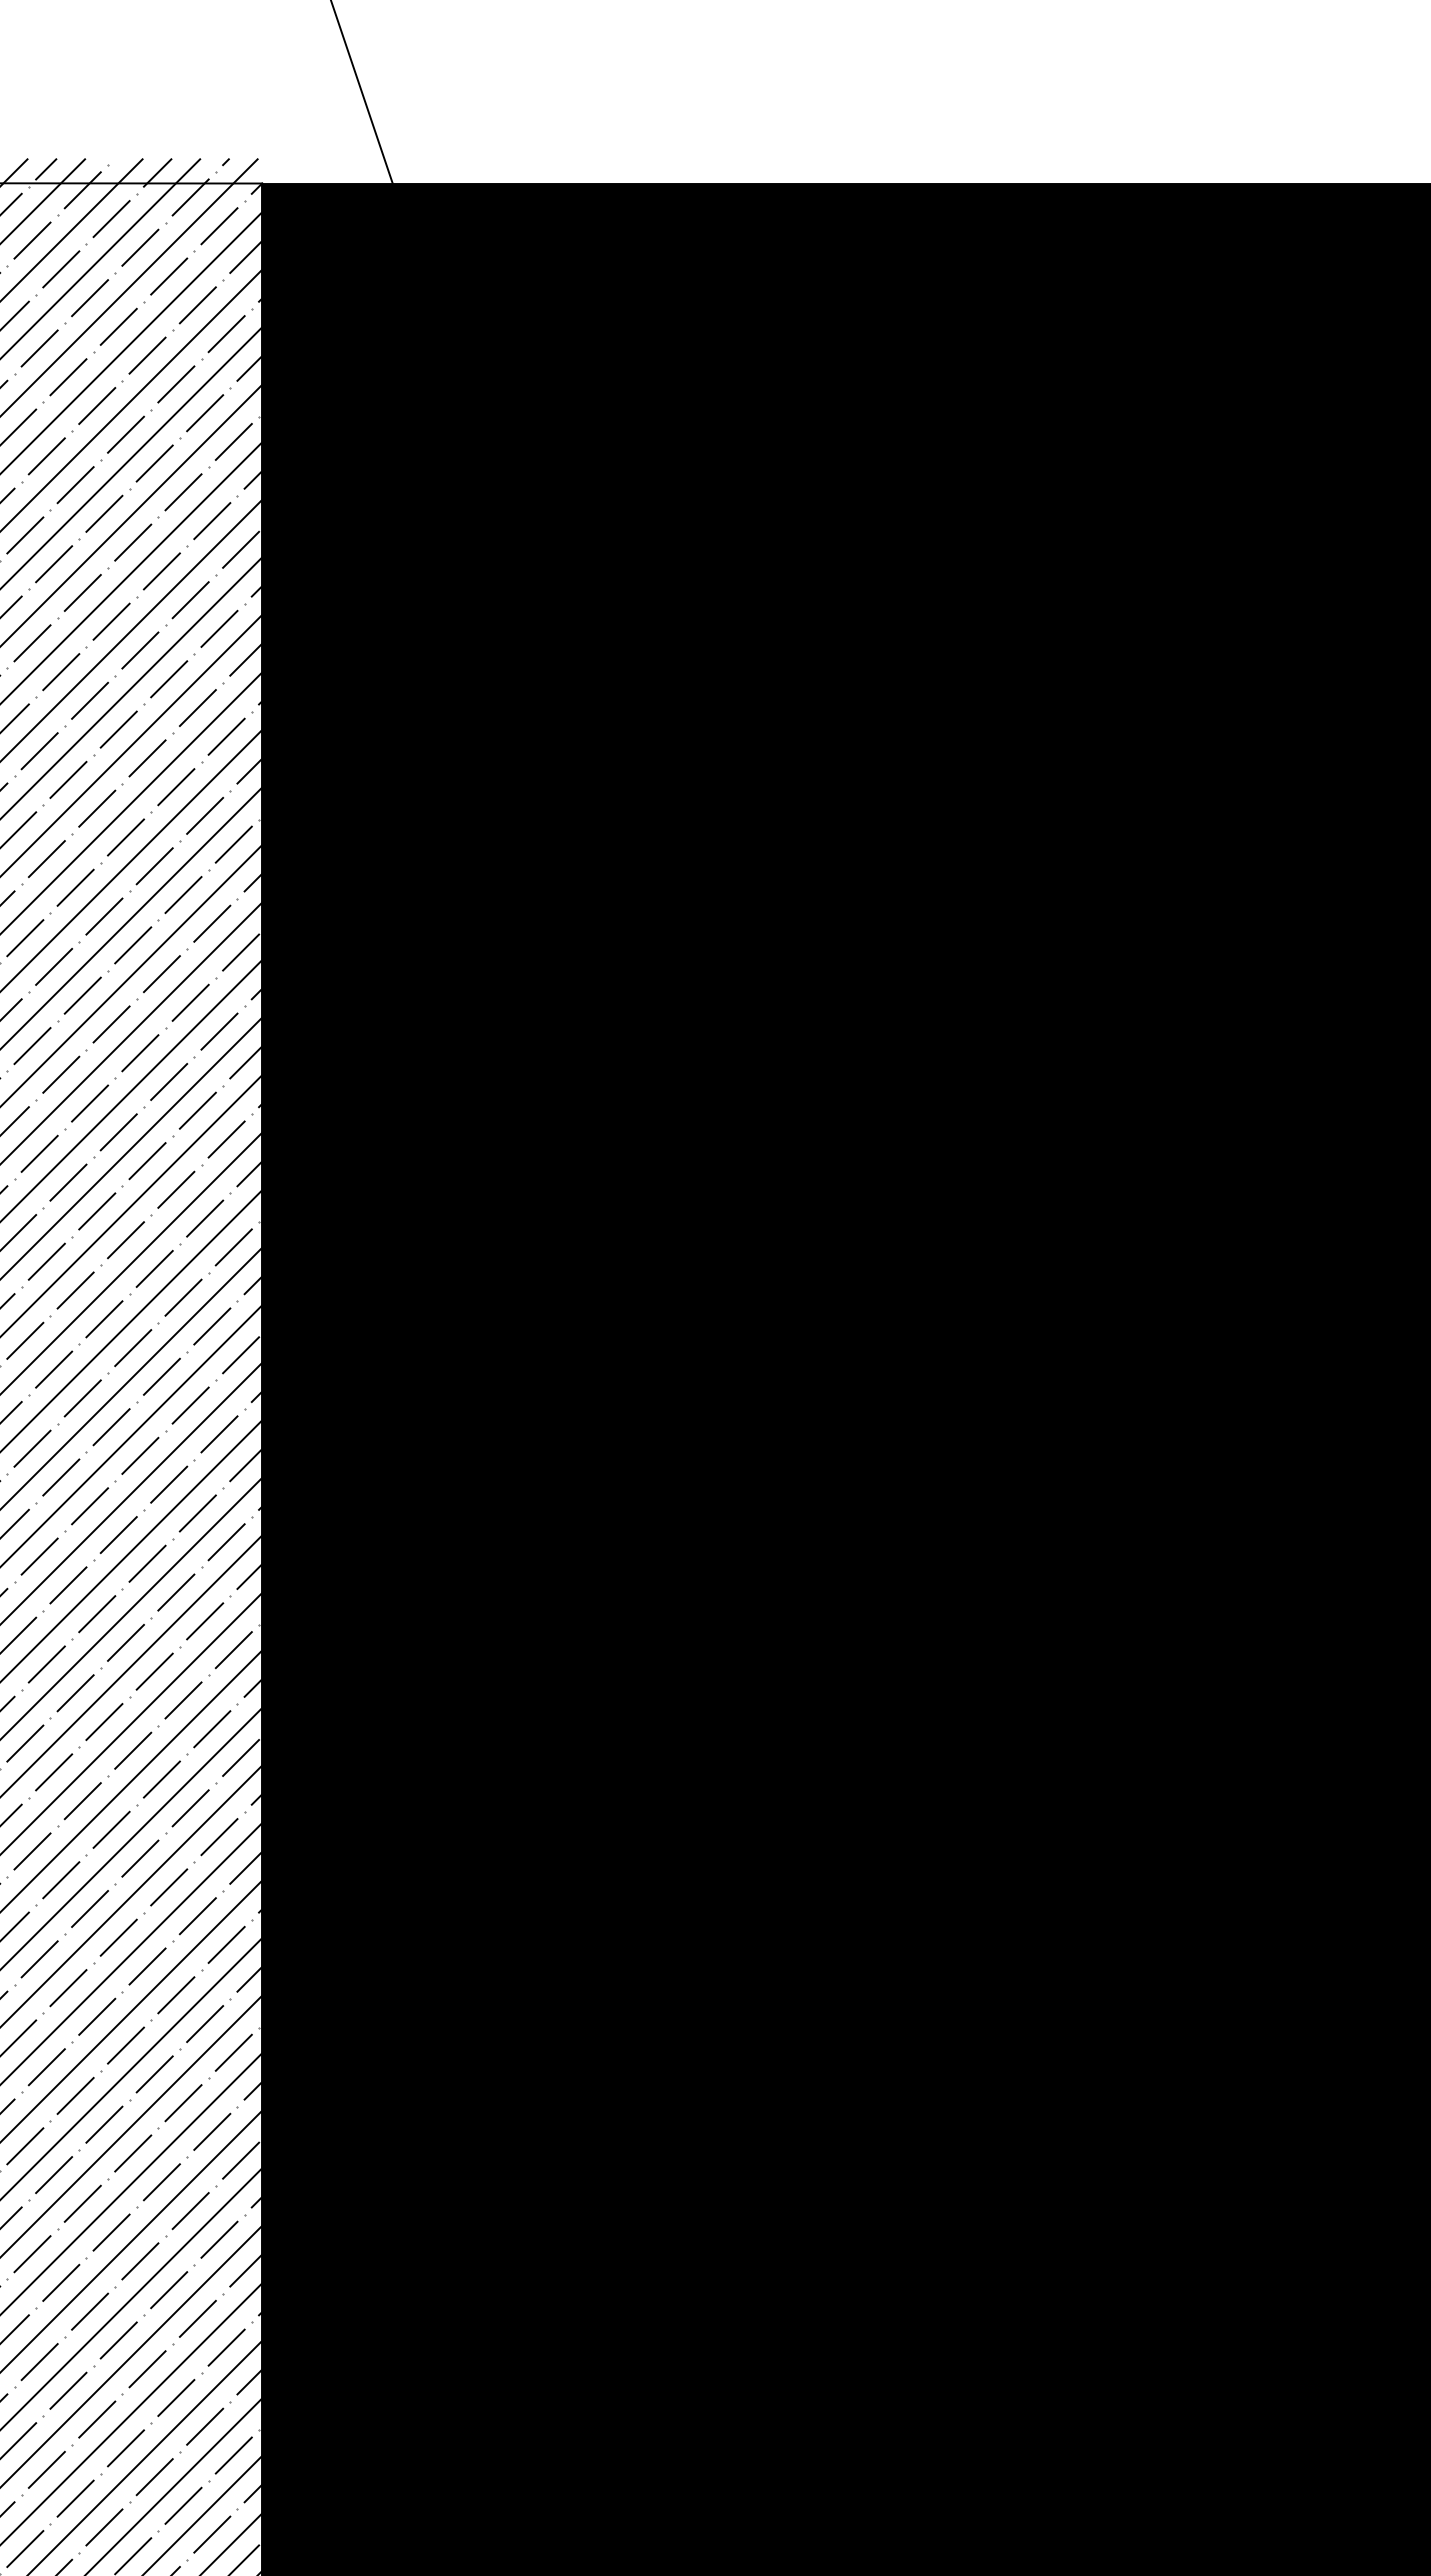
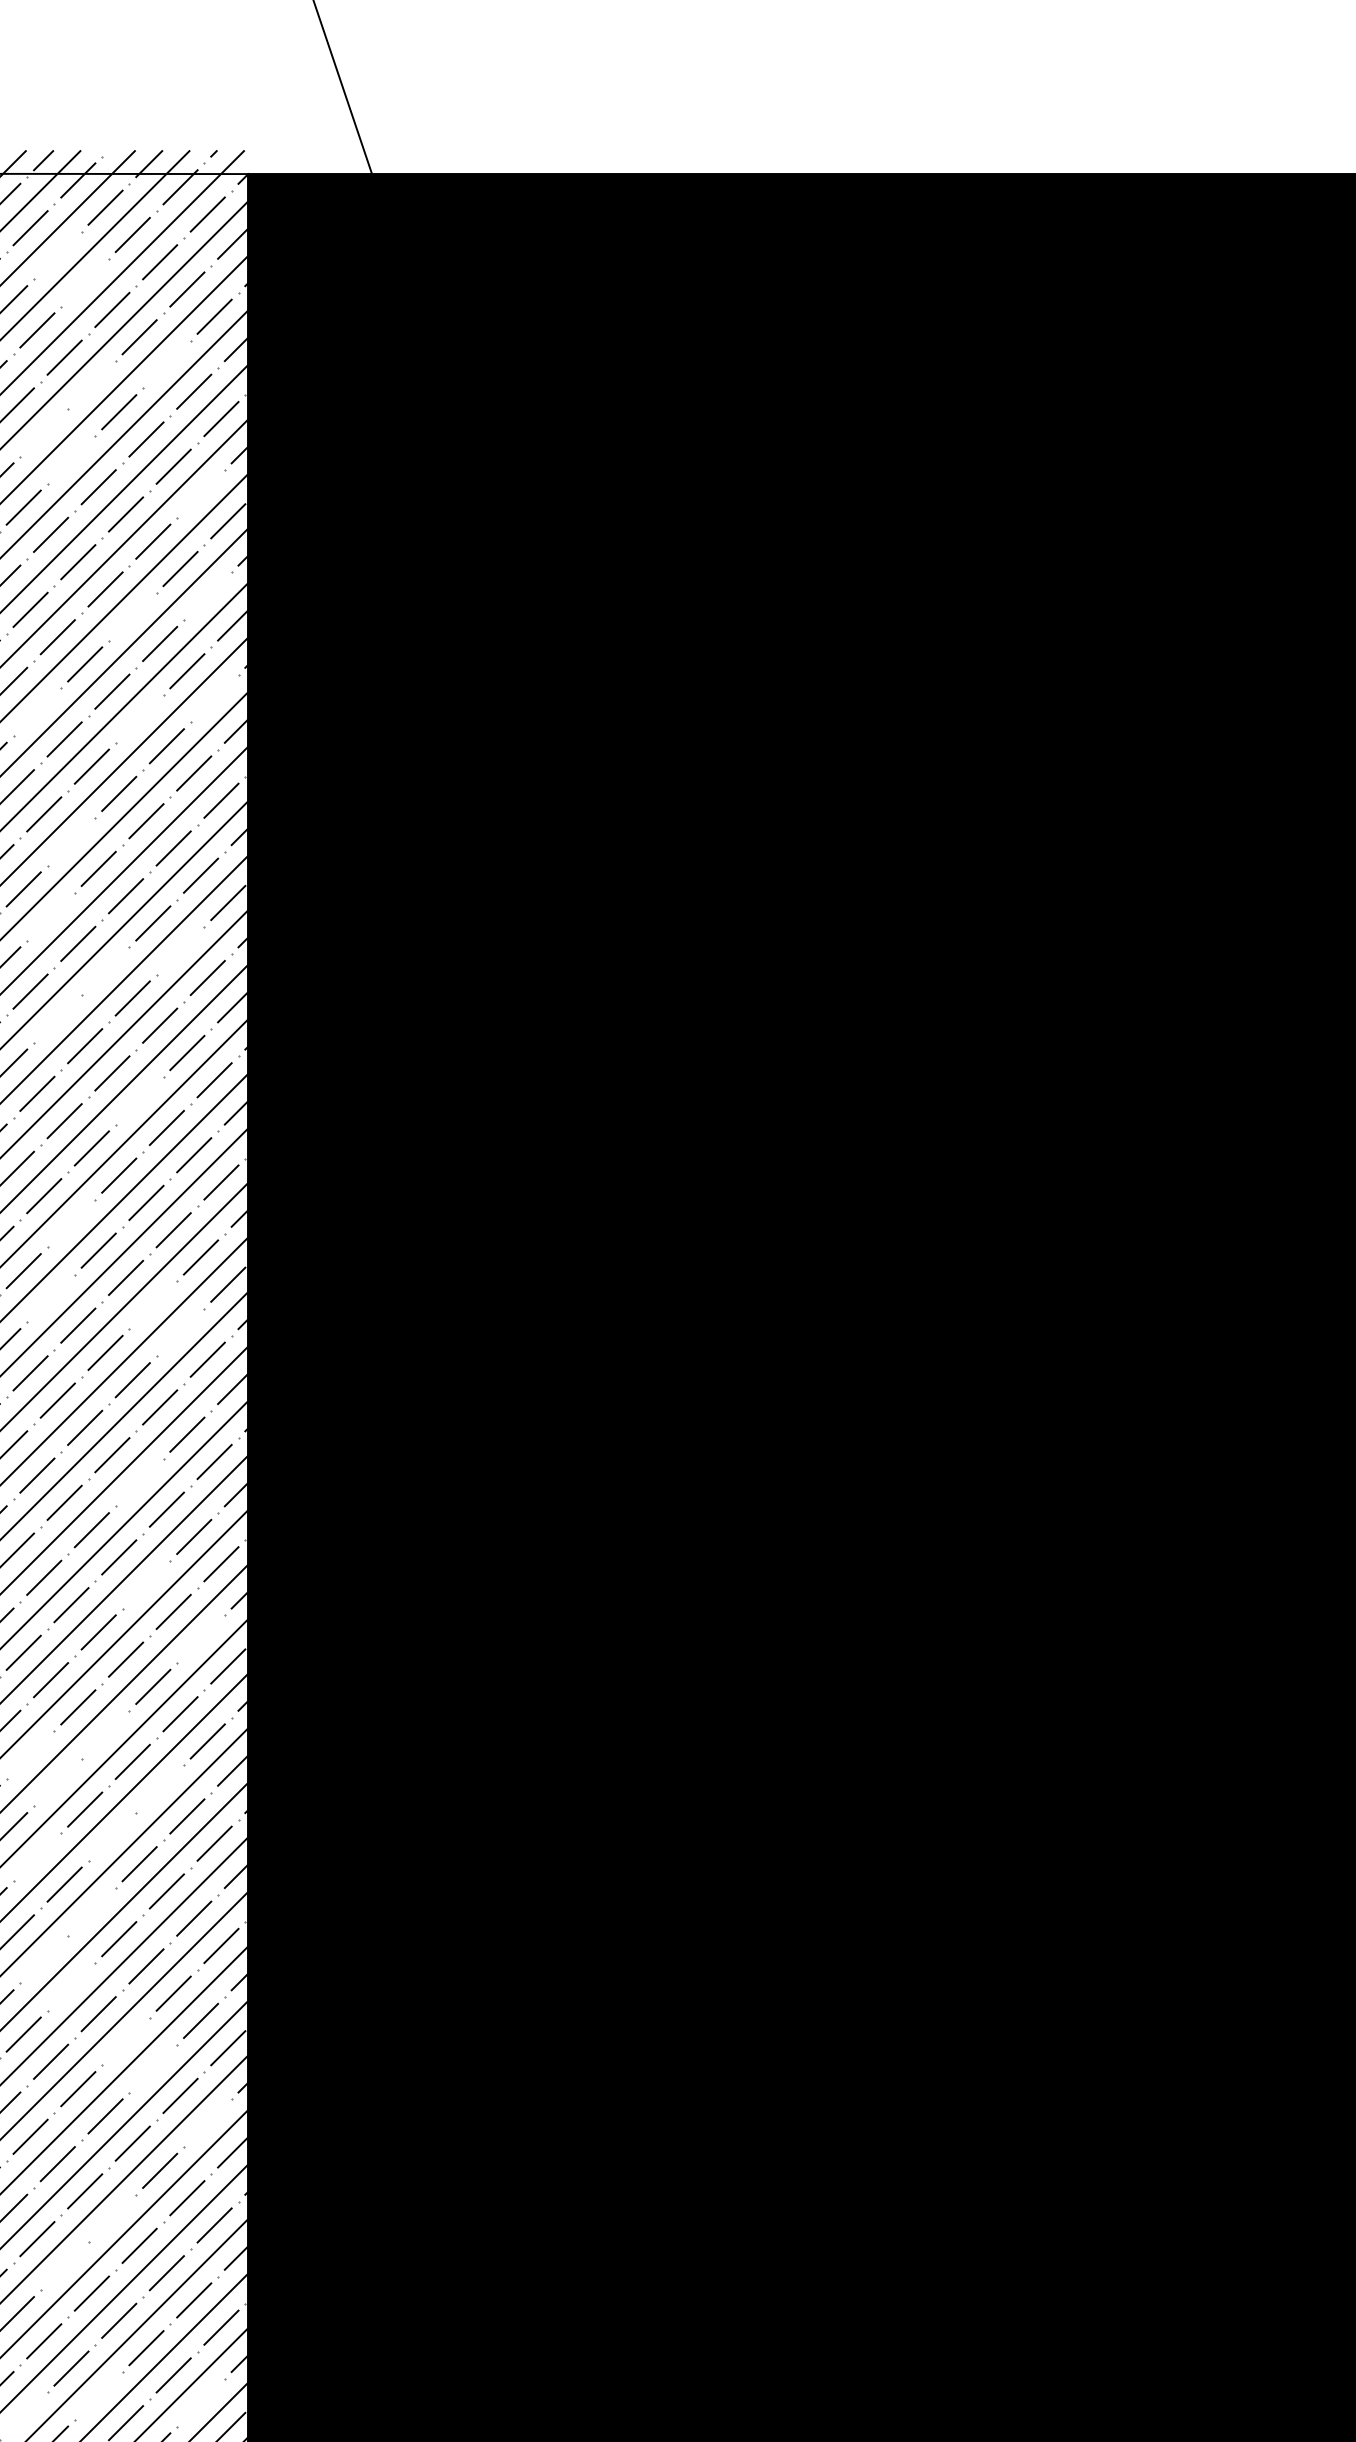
line: (61, 269) -> (58, 255), removed
line: (90, 298) -> (85, 283), removed
line: (176, 384) -> (167, 364), removed
line: (97, 405) -> (92, 384), removed
line: (46, 456) -> (43, 432), removed
line: (75, 485) -> (71, 460), removed
line: (212, 521) -> (201, 494), removed
line: (219, 628) -> (207, 595), removed
line: (140, 650) -> (132, 616), removed
line: (226, 736) -> (214, 698), removed
line: (39, 751) -> (37, 712), removed
line: (147, 758) -> (139, 719), removed
line: (75, 887) -> (71, 841), removed
line: (53, 966) -> (50, 916), removed
line: (190, 1002) -> (180, 950), removed
line: (111, 1024) -> (105, 971), removed
line: (61, 1074) -> (58, 1018), removed
line: (147, 1161) -> (139, 1101), removed
line: (75, 1290) -> (71, 1223), removed
line: (54, 1369) -> (51, 1298), removed
line: (161, 1376) -> (152, 1304), removed
line: (190, 1405) -> (180, 1332), removed
line: (147, 1563) -> (139, 1482), removed
line: (154, 1671) -> (146, 1584), removed
line: (212, 1729) -> (201, 1639), removed
line: (111, 1829) -> (105, 1734), removed
line: (32, 1851) -> (30, 1755), removed
line: (61, 1880) -> (58, 1782), removed
line: (169, 1887) -> (160, 1789), removed
line: (118, 1937) -> (112, 1836), removed
line: (39, 1959) -> (37, 1857), removed
line: (97, 2016) -> (92, 1911), removed
line: (46, 2067) -> (43, 1959), removed
line: (75, 2095) -> (71, 1986), removed
line: (133, 2153) -> (126, 2041), removed
line: (161, 2182) -> (152, 2068), removed
line: (219, 2239) -> (207, 2122), removed
line: (118, 2340) -> (112, 2218), removed
line: (68, 2390) -> (64, 2266), removed
line: (104, 2527) -> (98, 2395), removed
line: (212, 2534) -> (201, 2402), removed
line: (25, 2548) -> (23, 2415), removed

